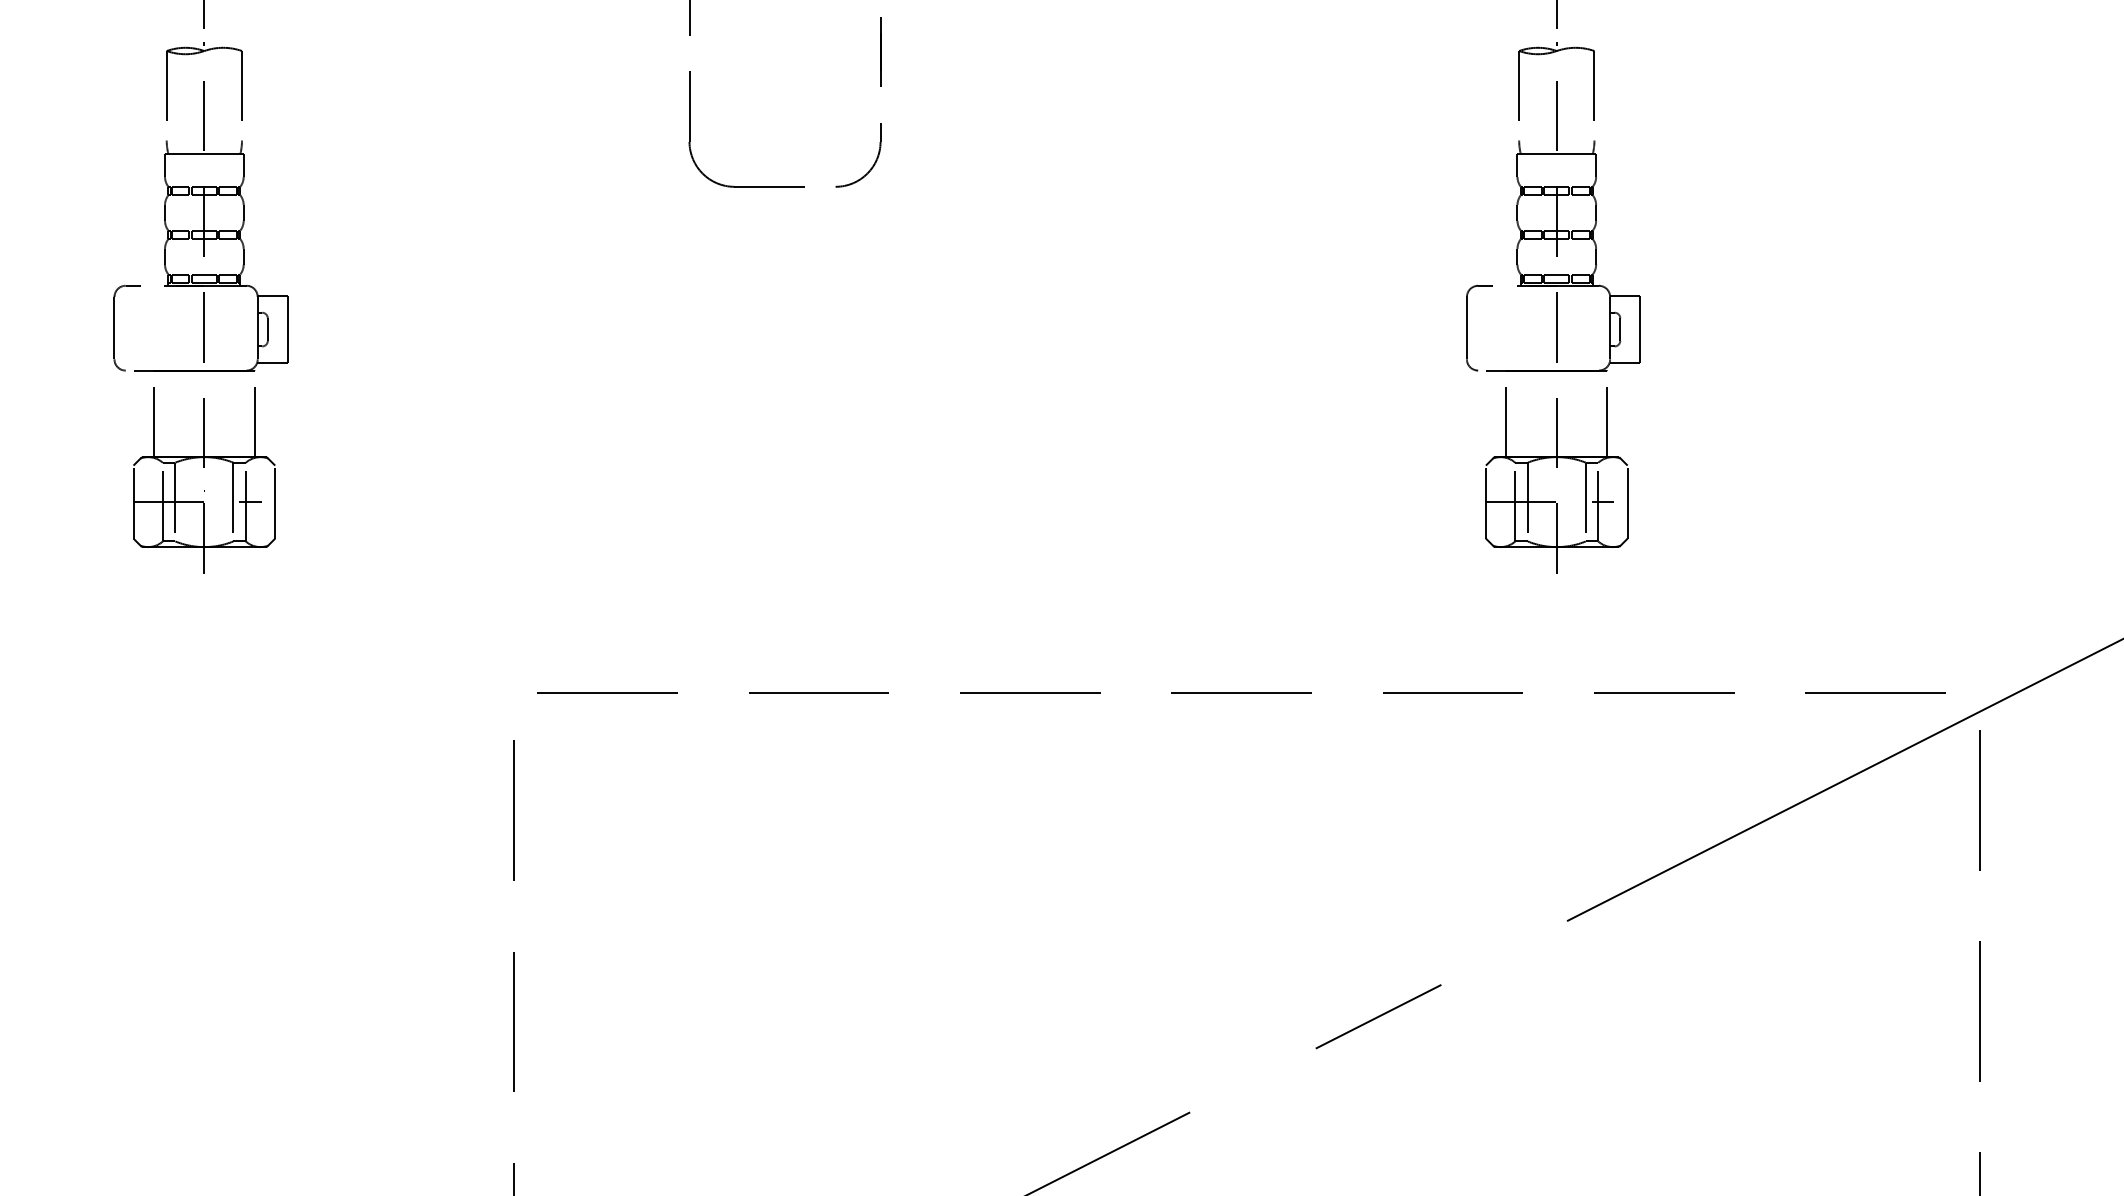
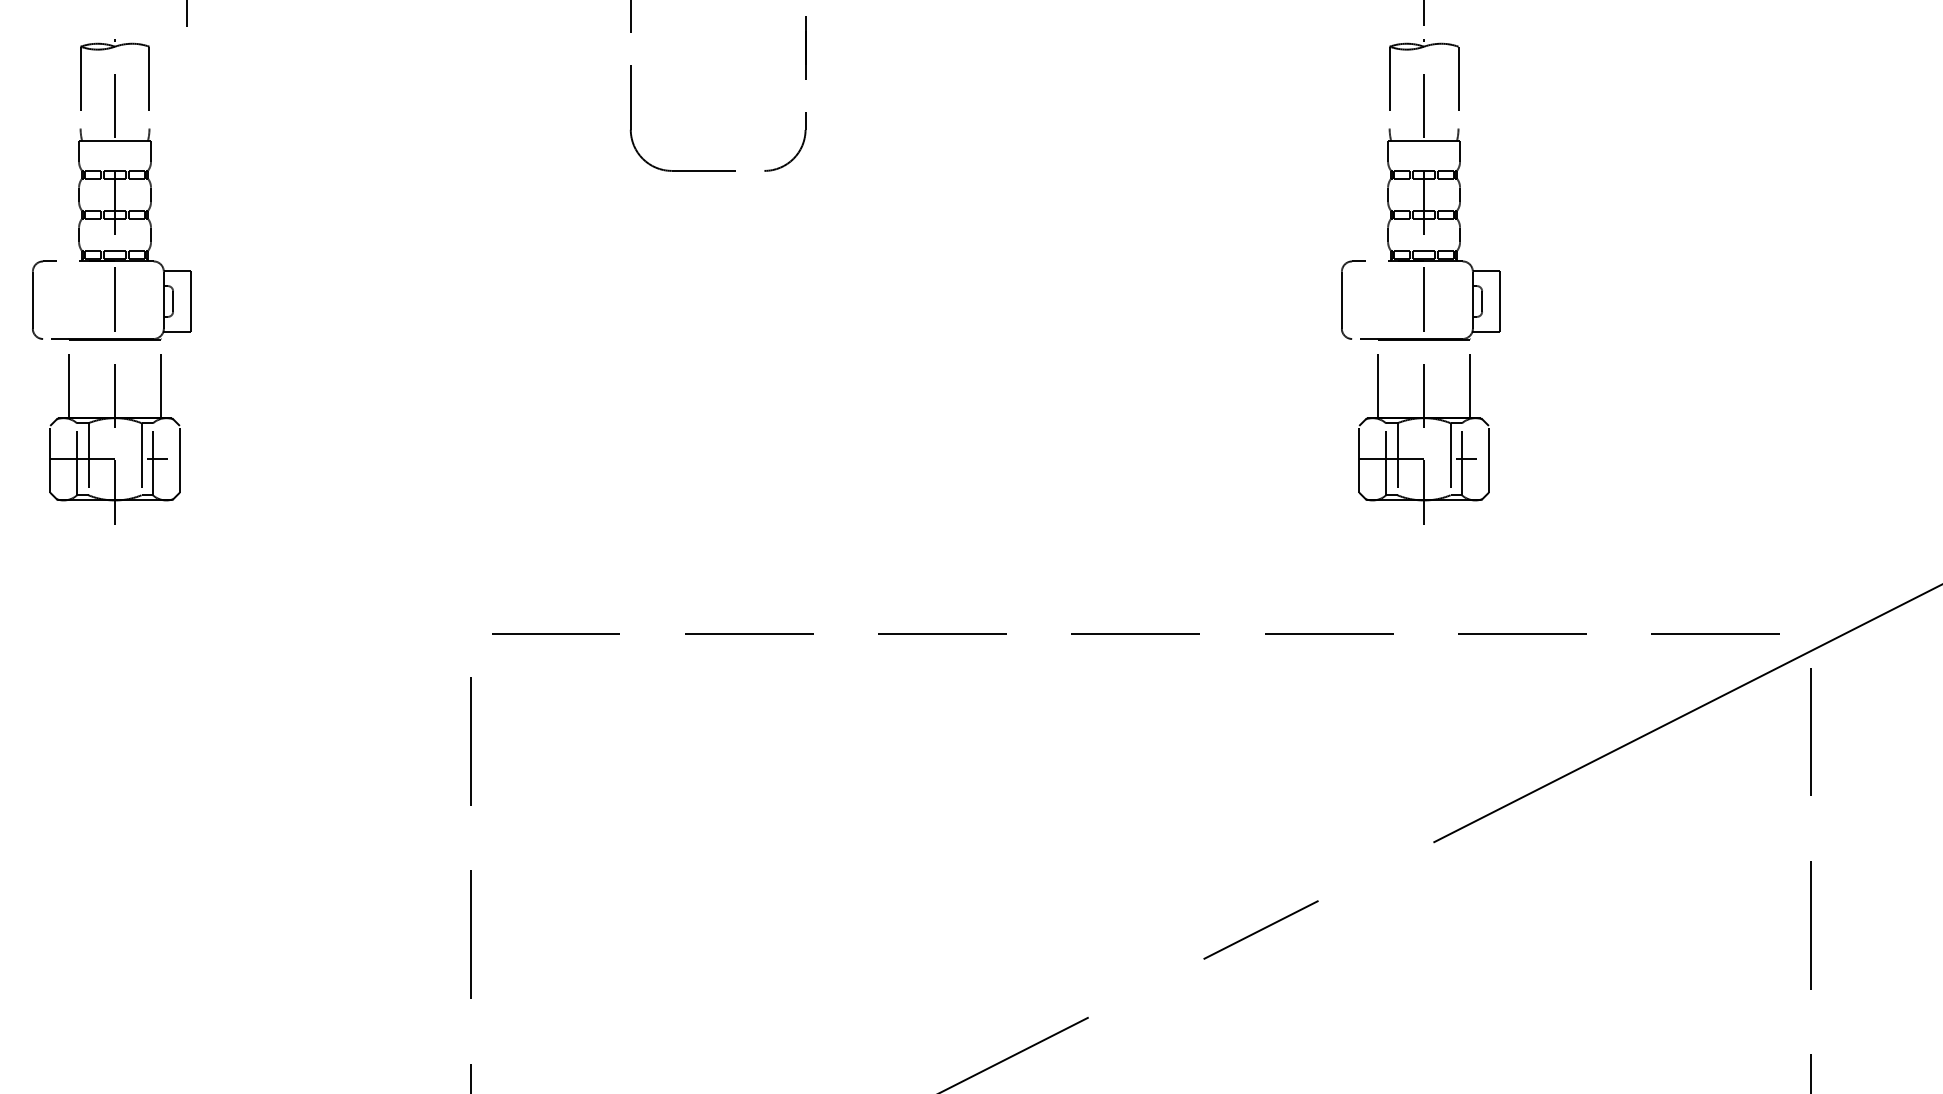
part: (200, 307) -> (111, 281), moved

